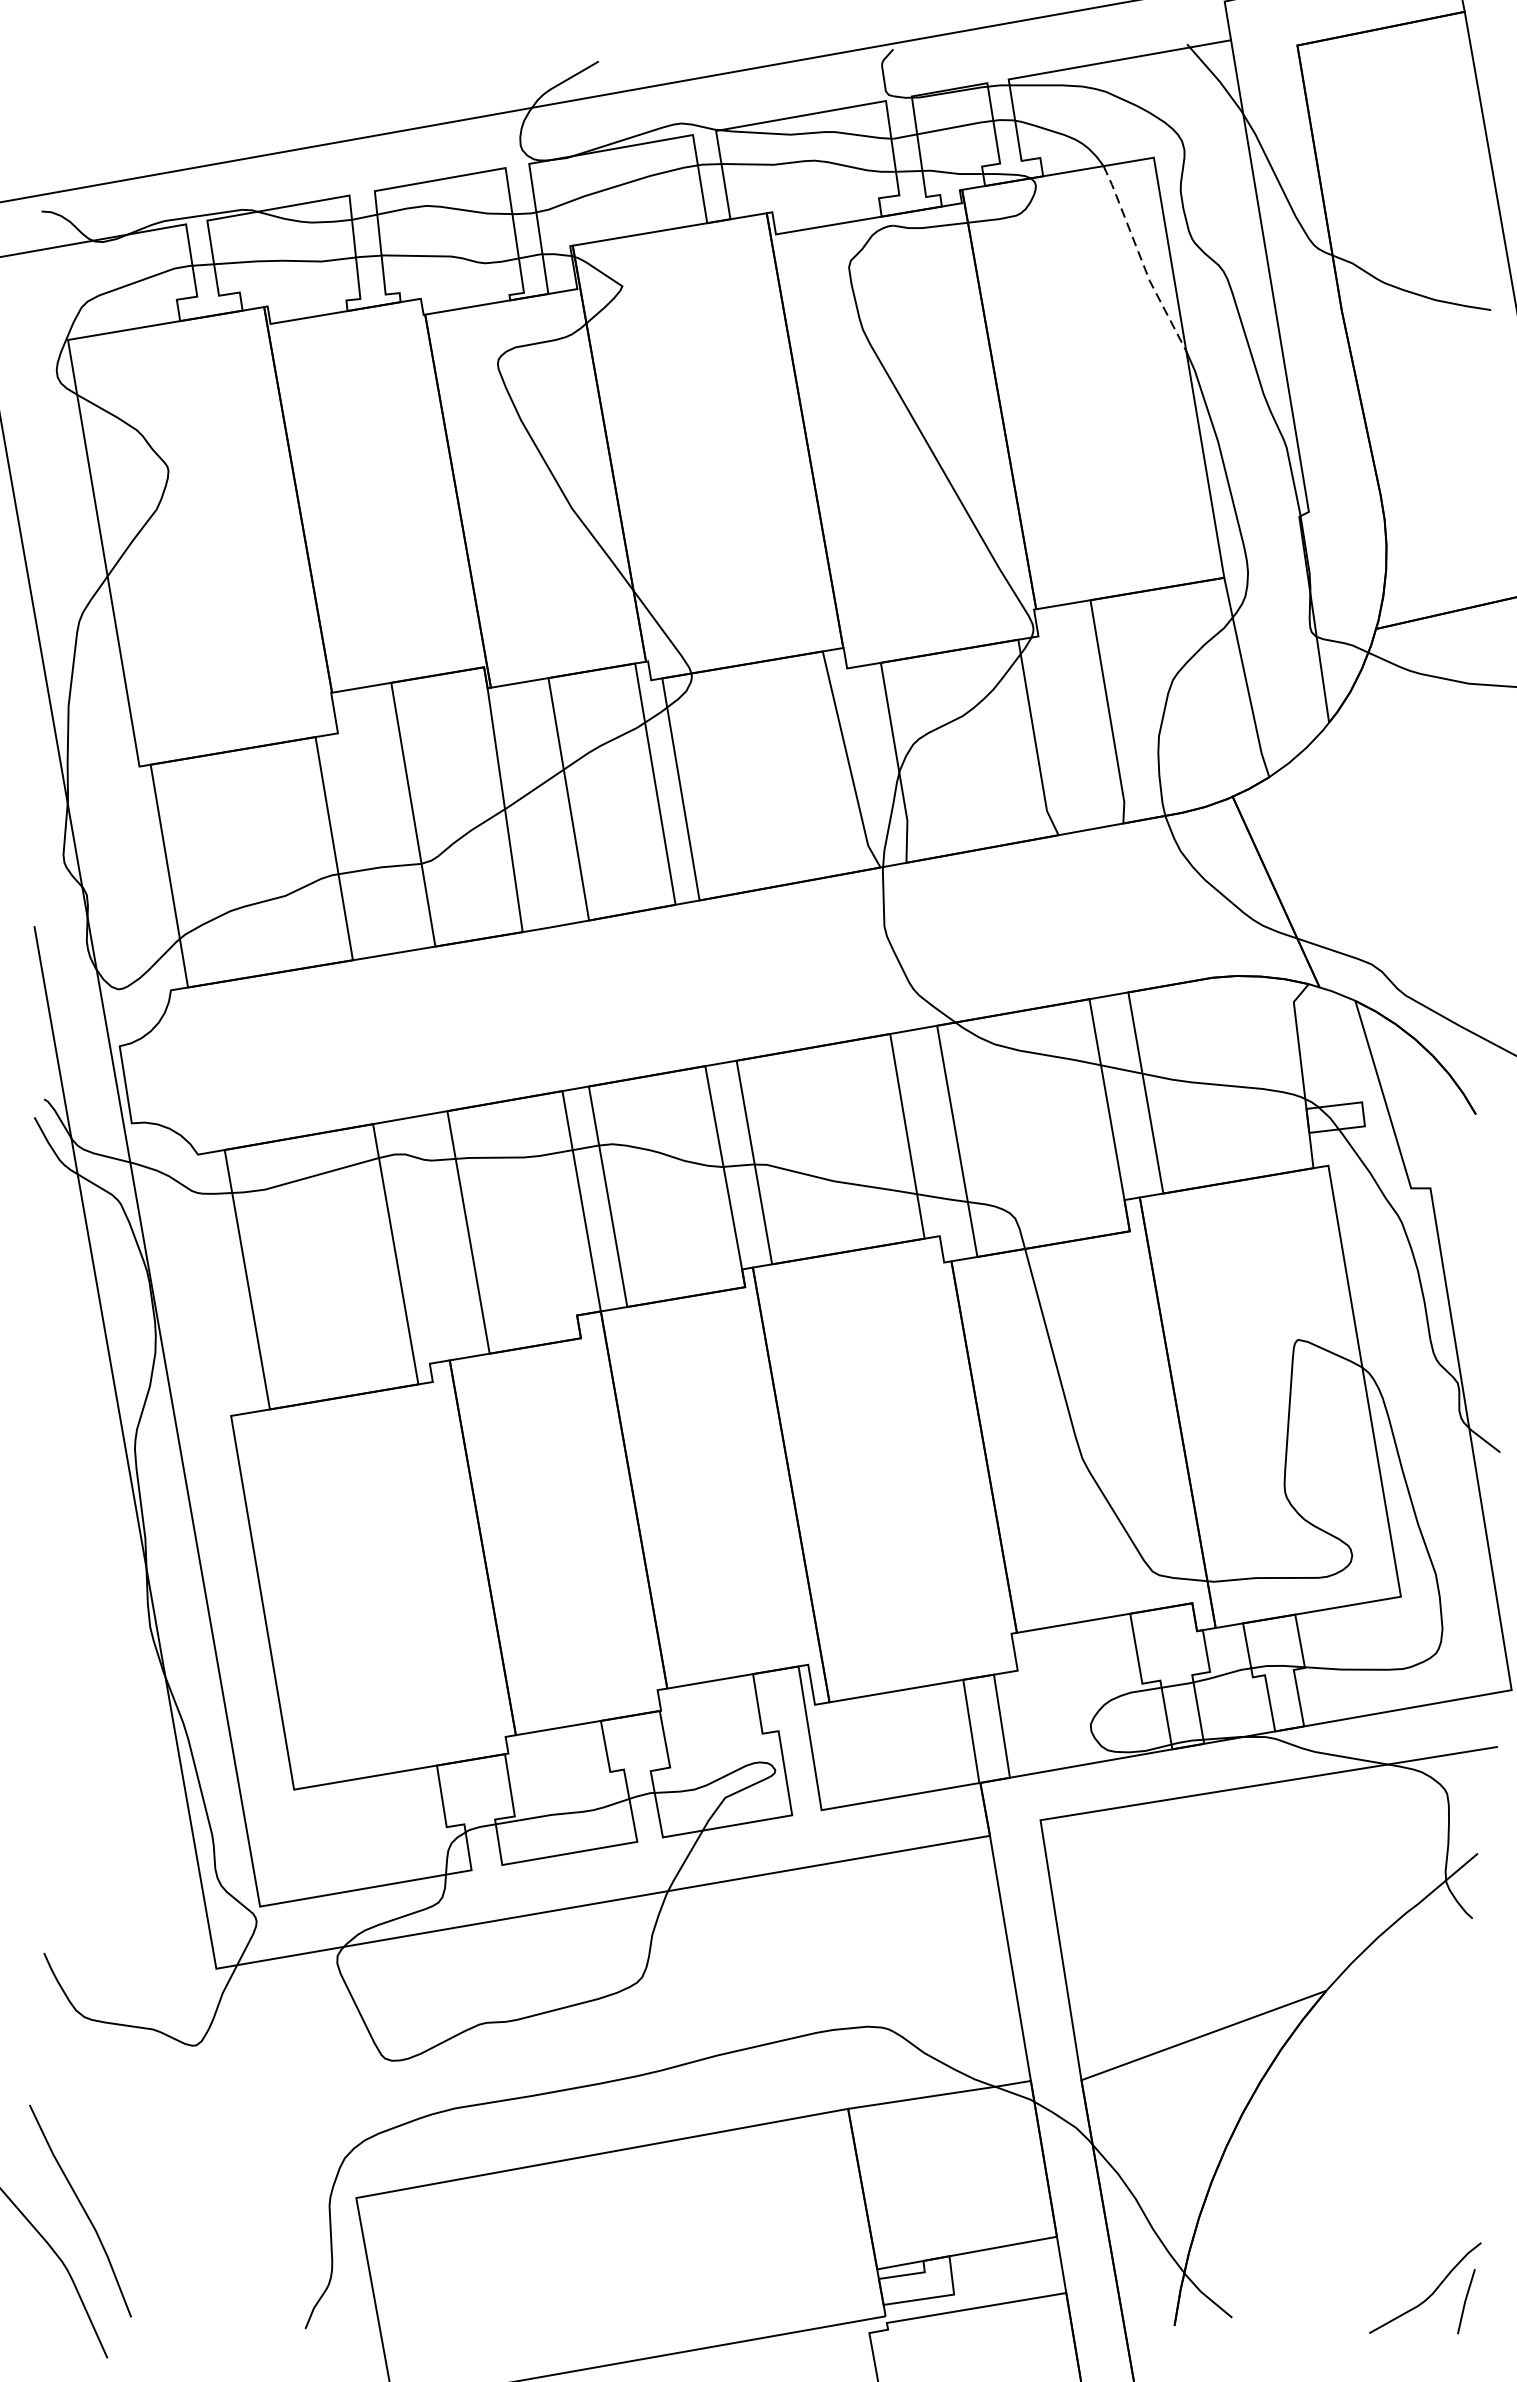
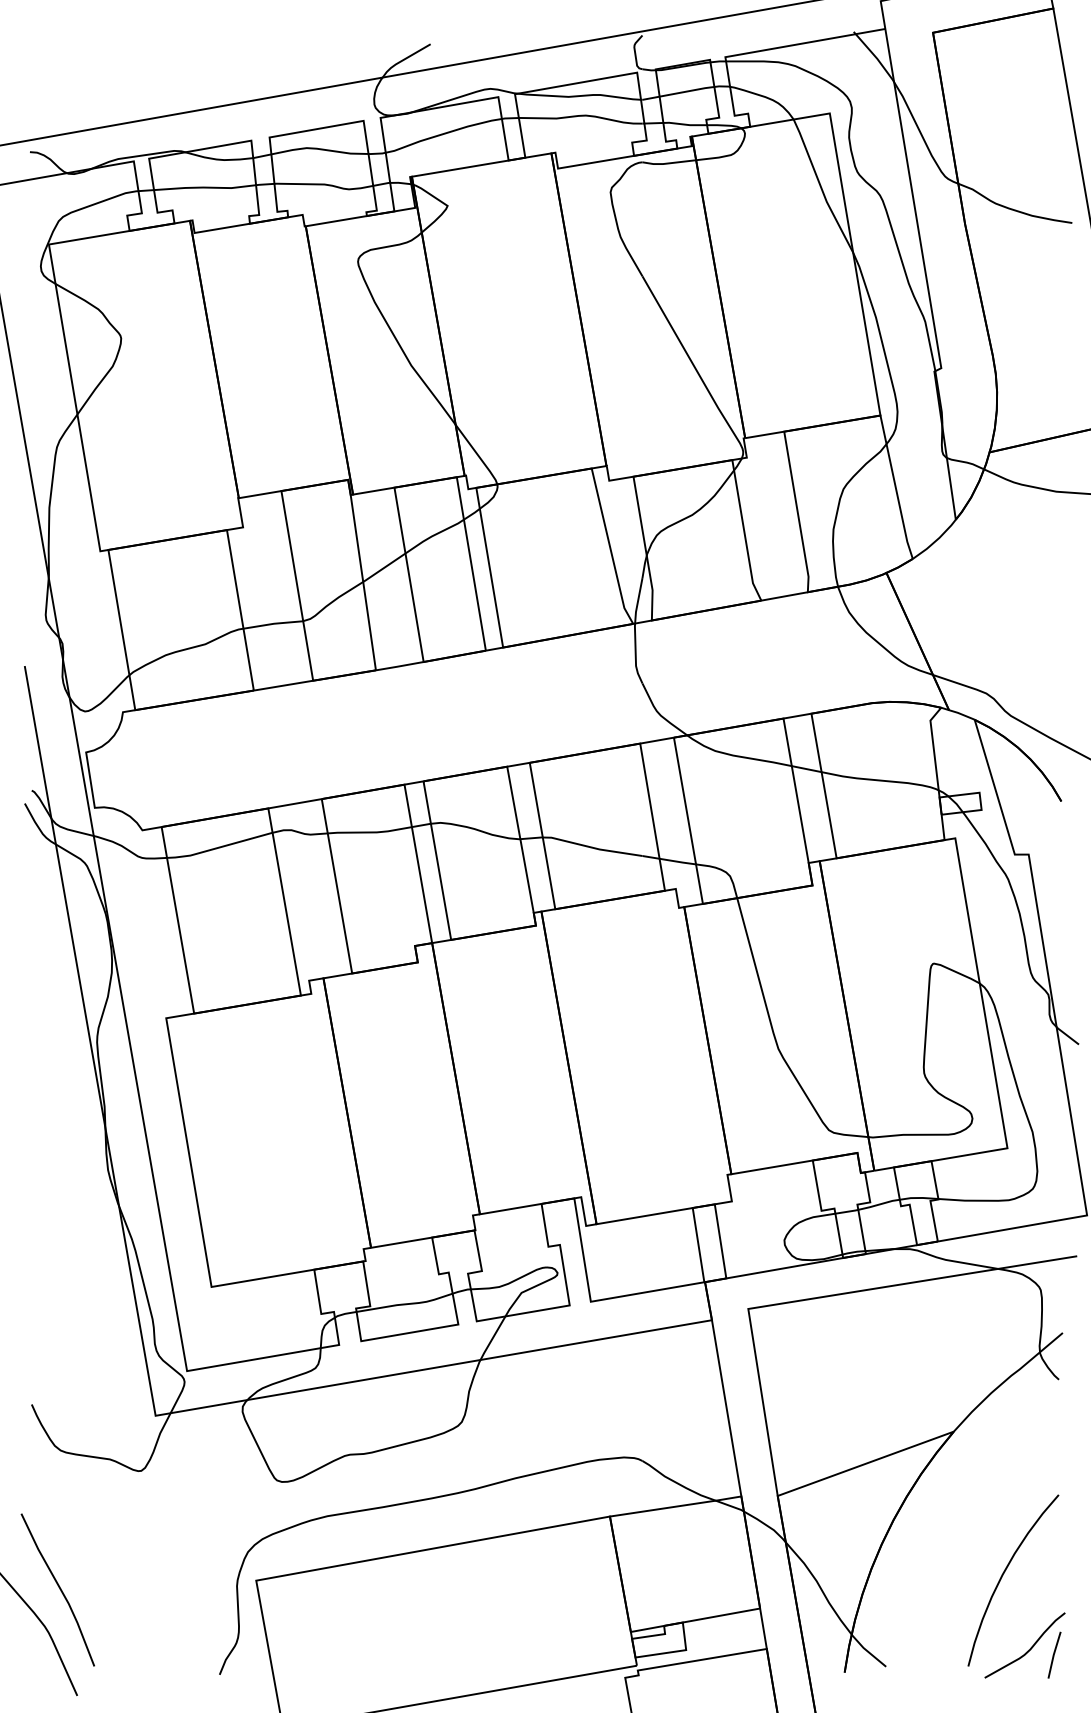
line: (1142, 260) -> (821, 187), dashed -> solid
curve: (1395, 2190) -> (1003, 1575), added

